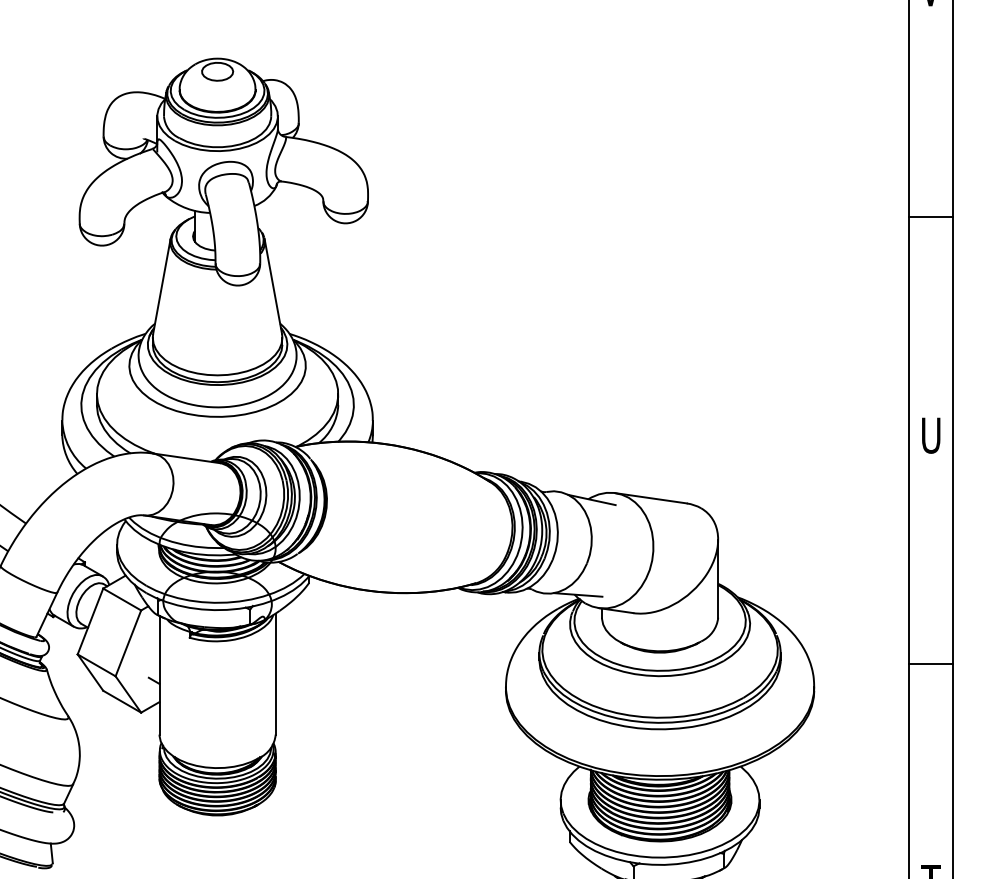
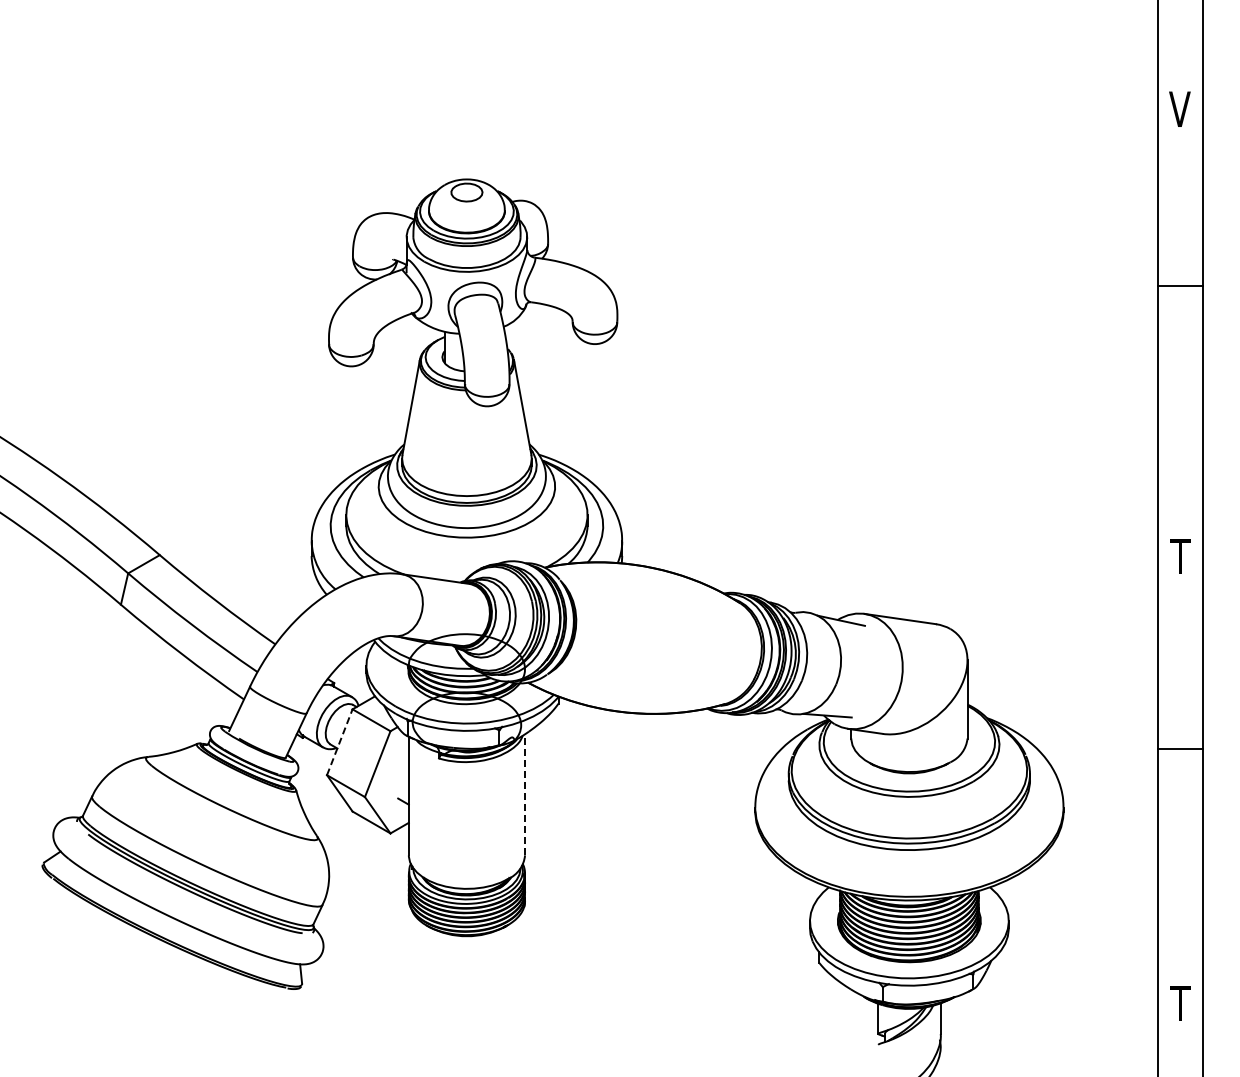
line: (931, 216) -> (1180, 285), moved
text: (931, 435) -> (1180, 556), U -> T
line: (90, 620) -> (339, 741), solid -> dashed
line: (931, 663) -> (1180, 748), moved
line: (276, 673) -> (525, 794), solid -> dashed

